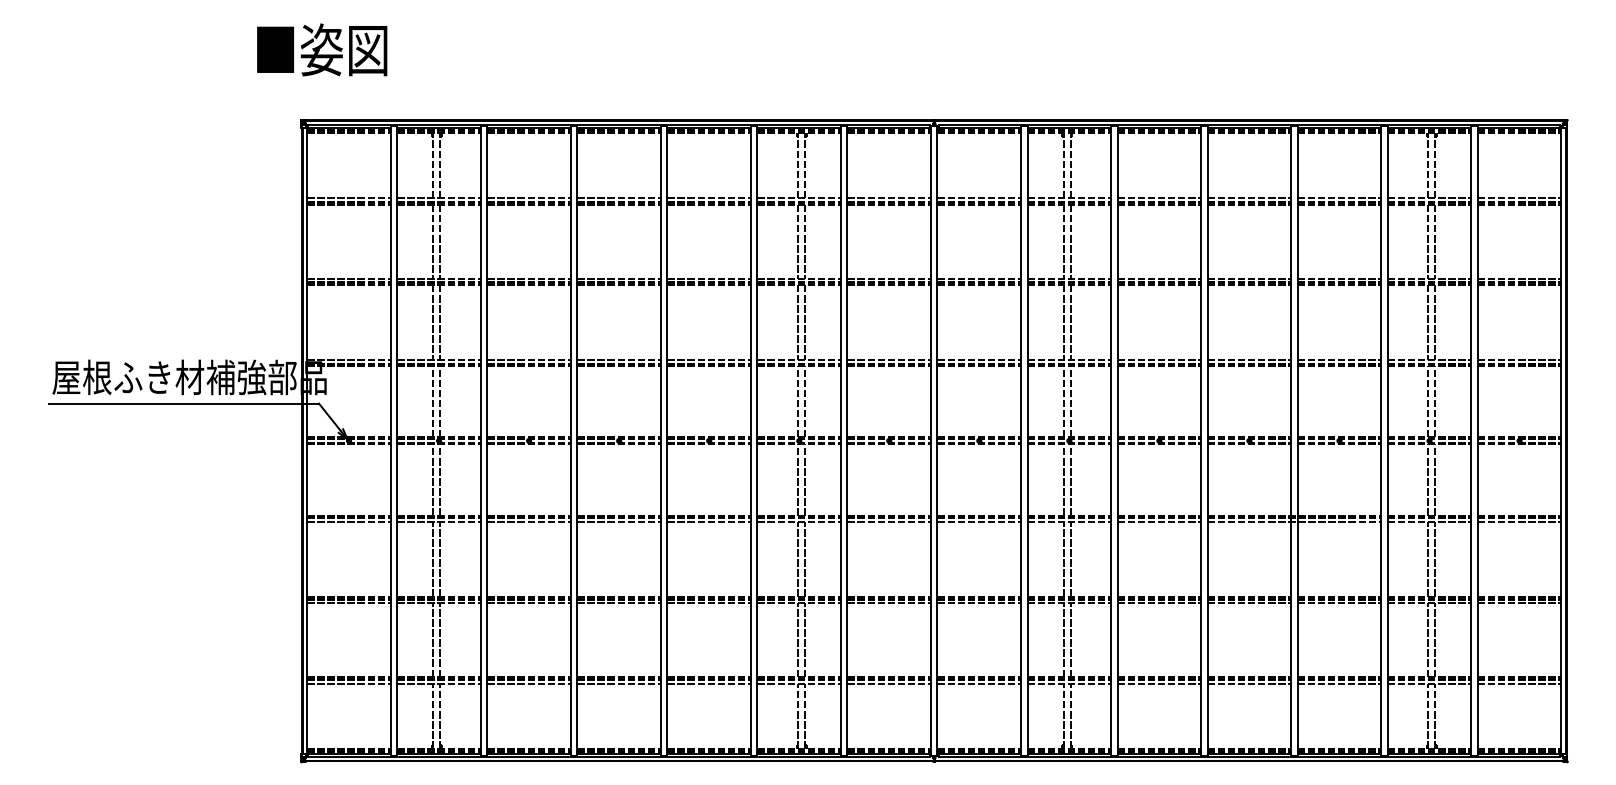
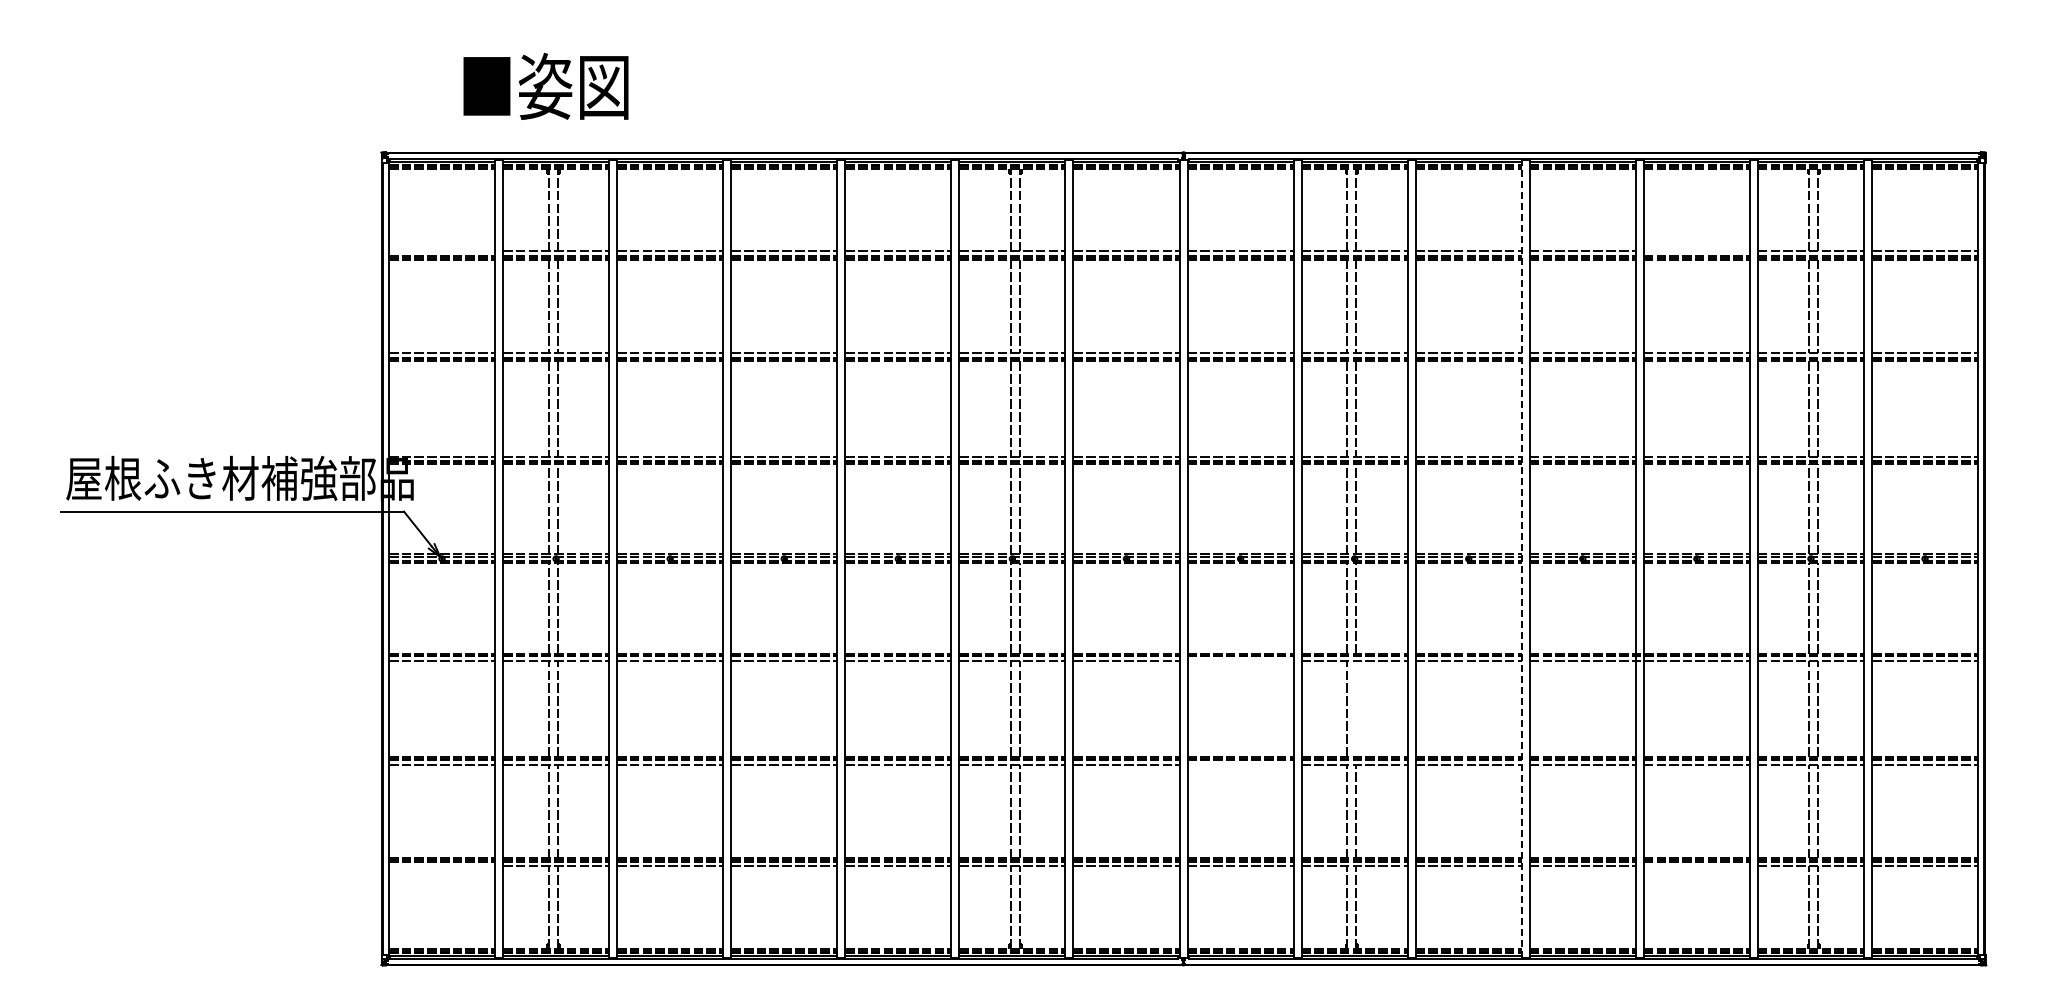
text: (321, 49) -> (545, 85), moved
line: (348, 198) -> (441, 251), removed
line: (1339, 198) -> (1696, 251), removed
line: (1201, 440) -> (1521, 558), solid -> dashed
line: (979, 521) -> (1240, 661), removed
line: (1070, 559) -> (1356, 708), removed
line: (979, 603) -> (1240, 764), removed
line: (348, 683) -> (441, 866), removed
line: (1339, 683) -> (1696, 866), removed

